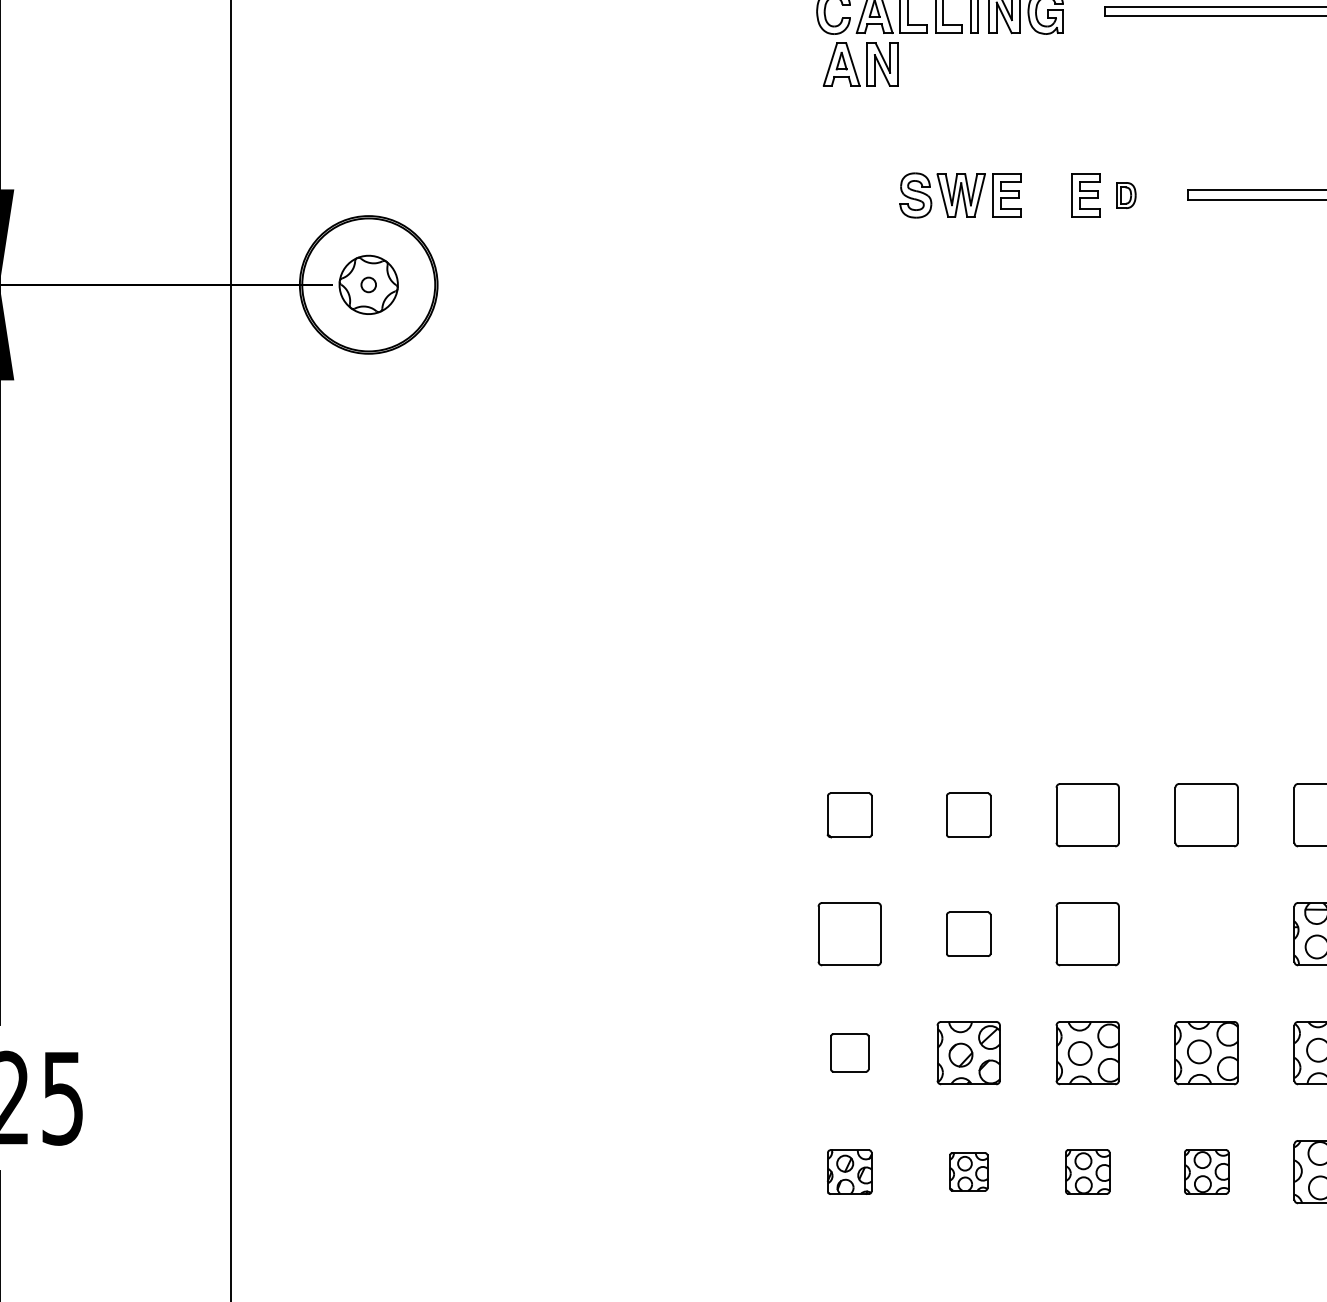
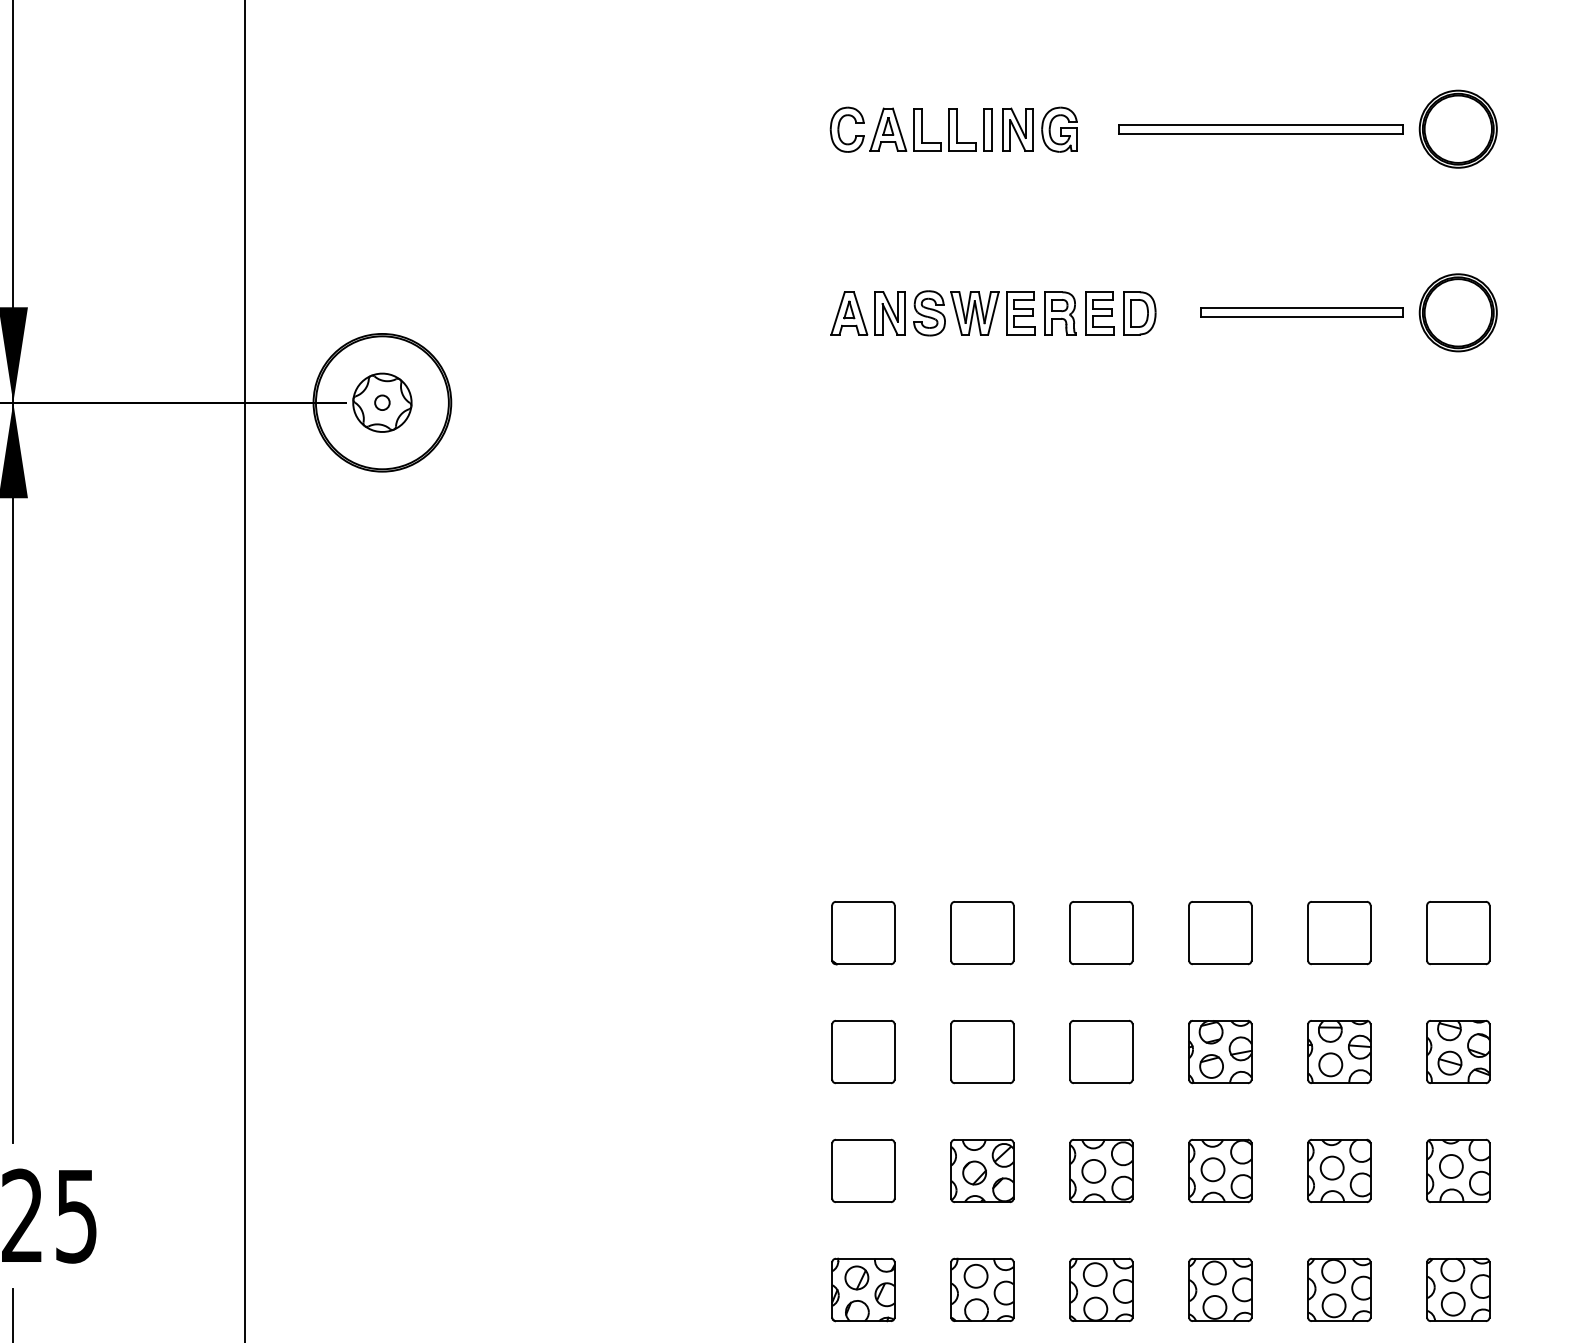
part: (859, 64) -> (867, 313), moved
part: (1046, 195) -> (1060, 313), added
part: (1125, 195) -> (1139, 313), size x1.67
part: (849, 815) -> (863, 933), size x1.43
part: (968, 815) -> (982, 933), size x1.43
part: (968, 934) -> (982, 1052), size x1.43
part: (1206, 934) -> (1220, 1052), added
part: (849, 1052) -> (863, 1170), size x1.67
part: (849, 1171) -> (863, 1289), size x1.43
part: (968, 1171) -> (982, 1289), size x1.67
part: (1087, 1171) -> (1101, 1289), size x1.43
part: (1206, 1171) -> (1220, 1289), size x1.43

